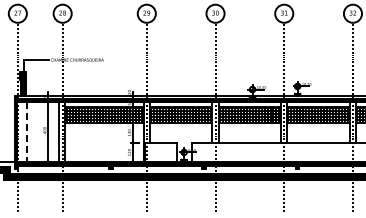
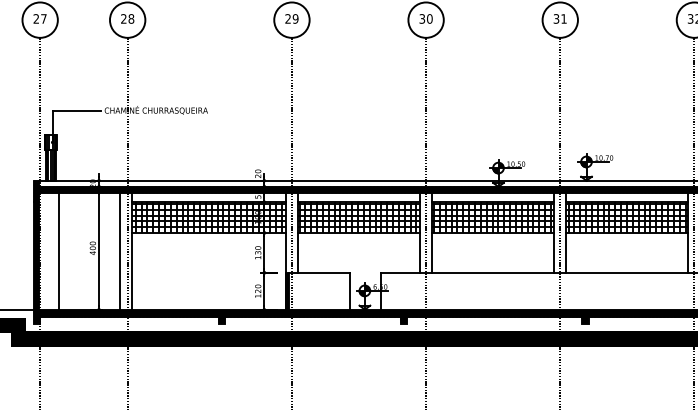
line: (27, 132) -> (59, 251), dashed -> solid

